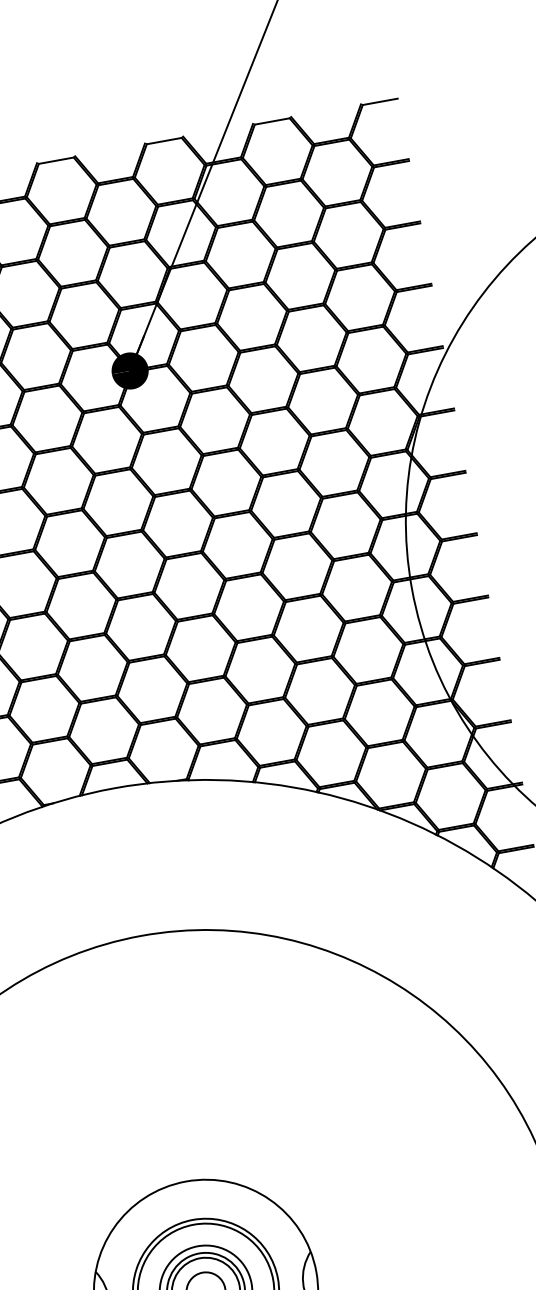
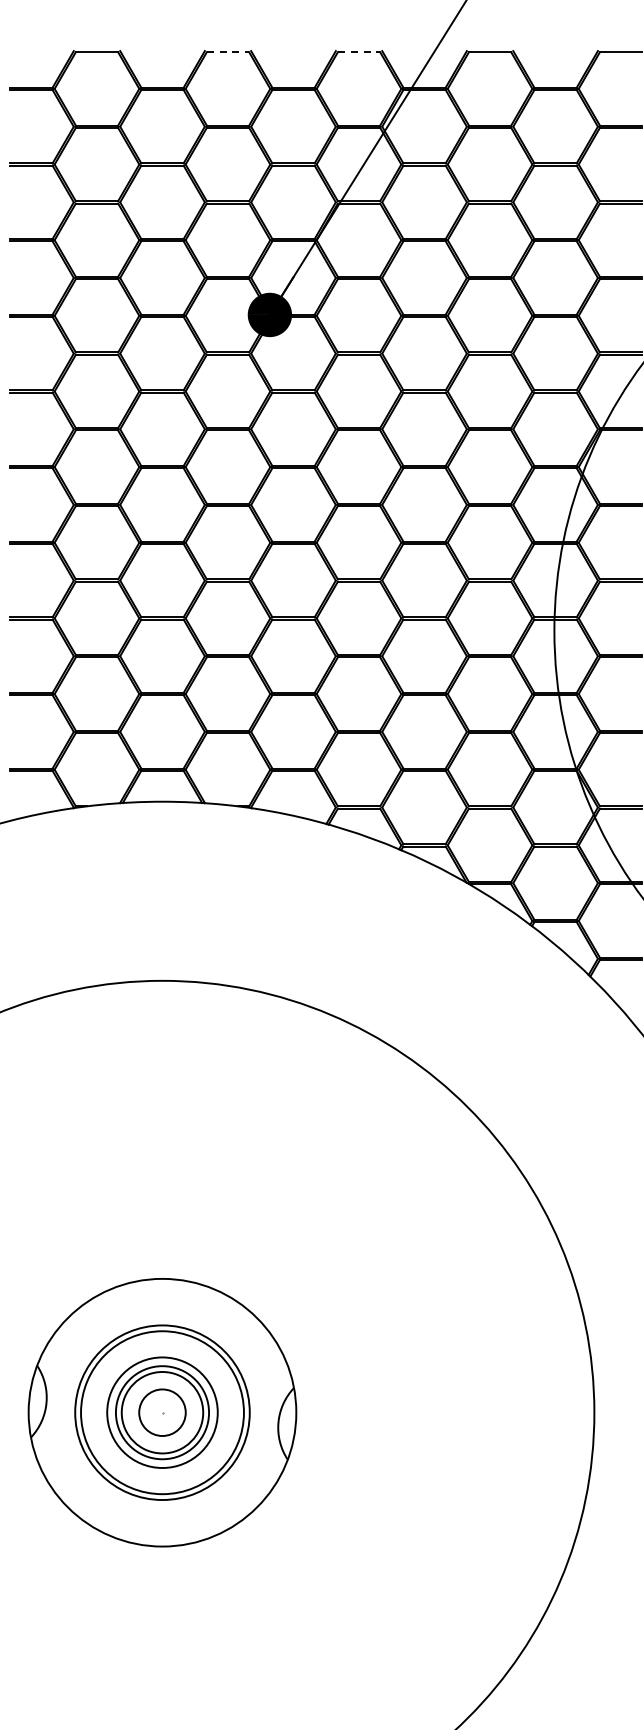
line: (164, 141) -> (359, 52), solid -> dashed
line: (56, 160) -> (228, 52), solid -> dashed

